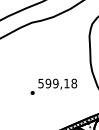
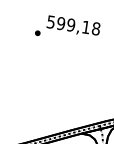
text: (53, 86) -> (67, 28), moved

